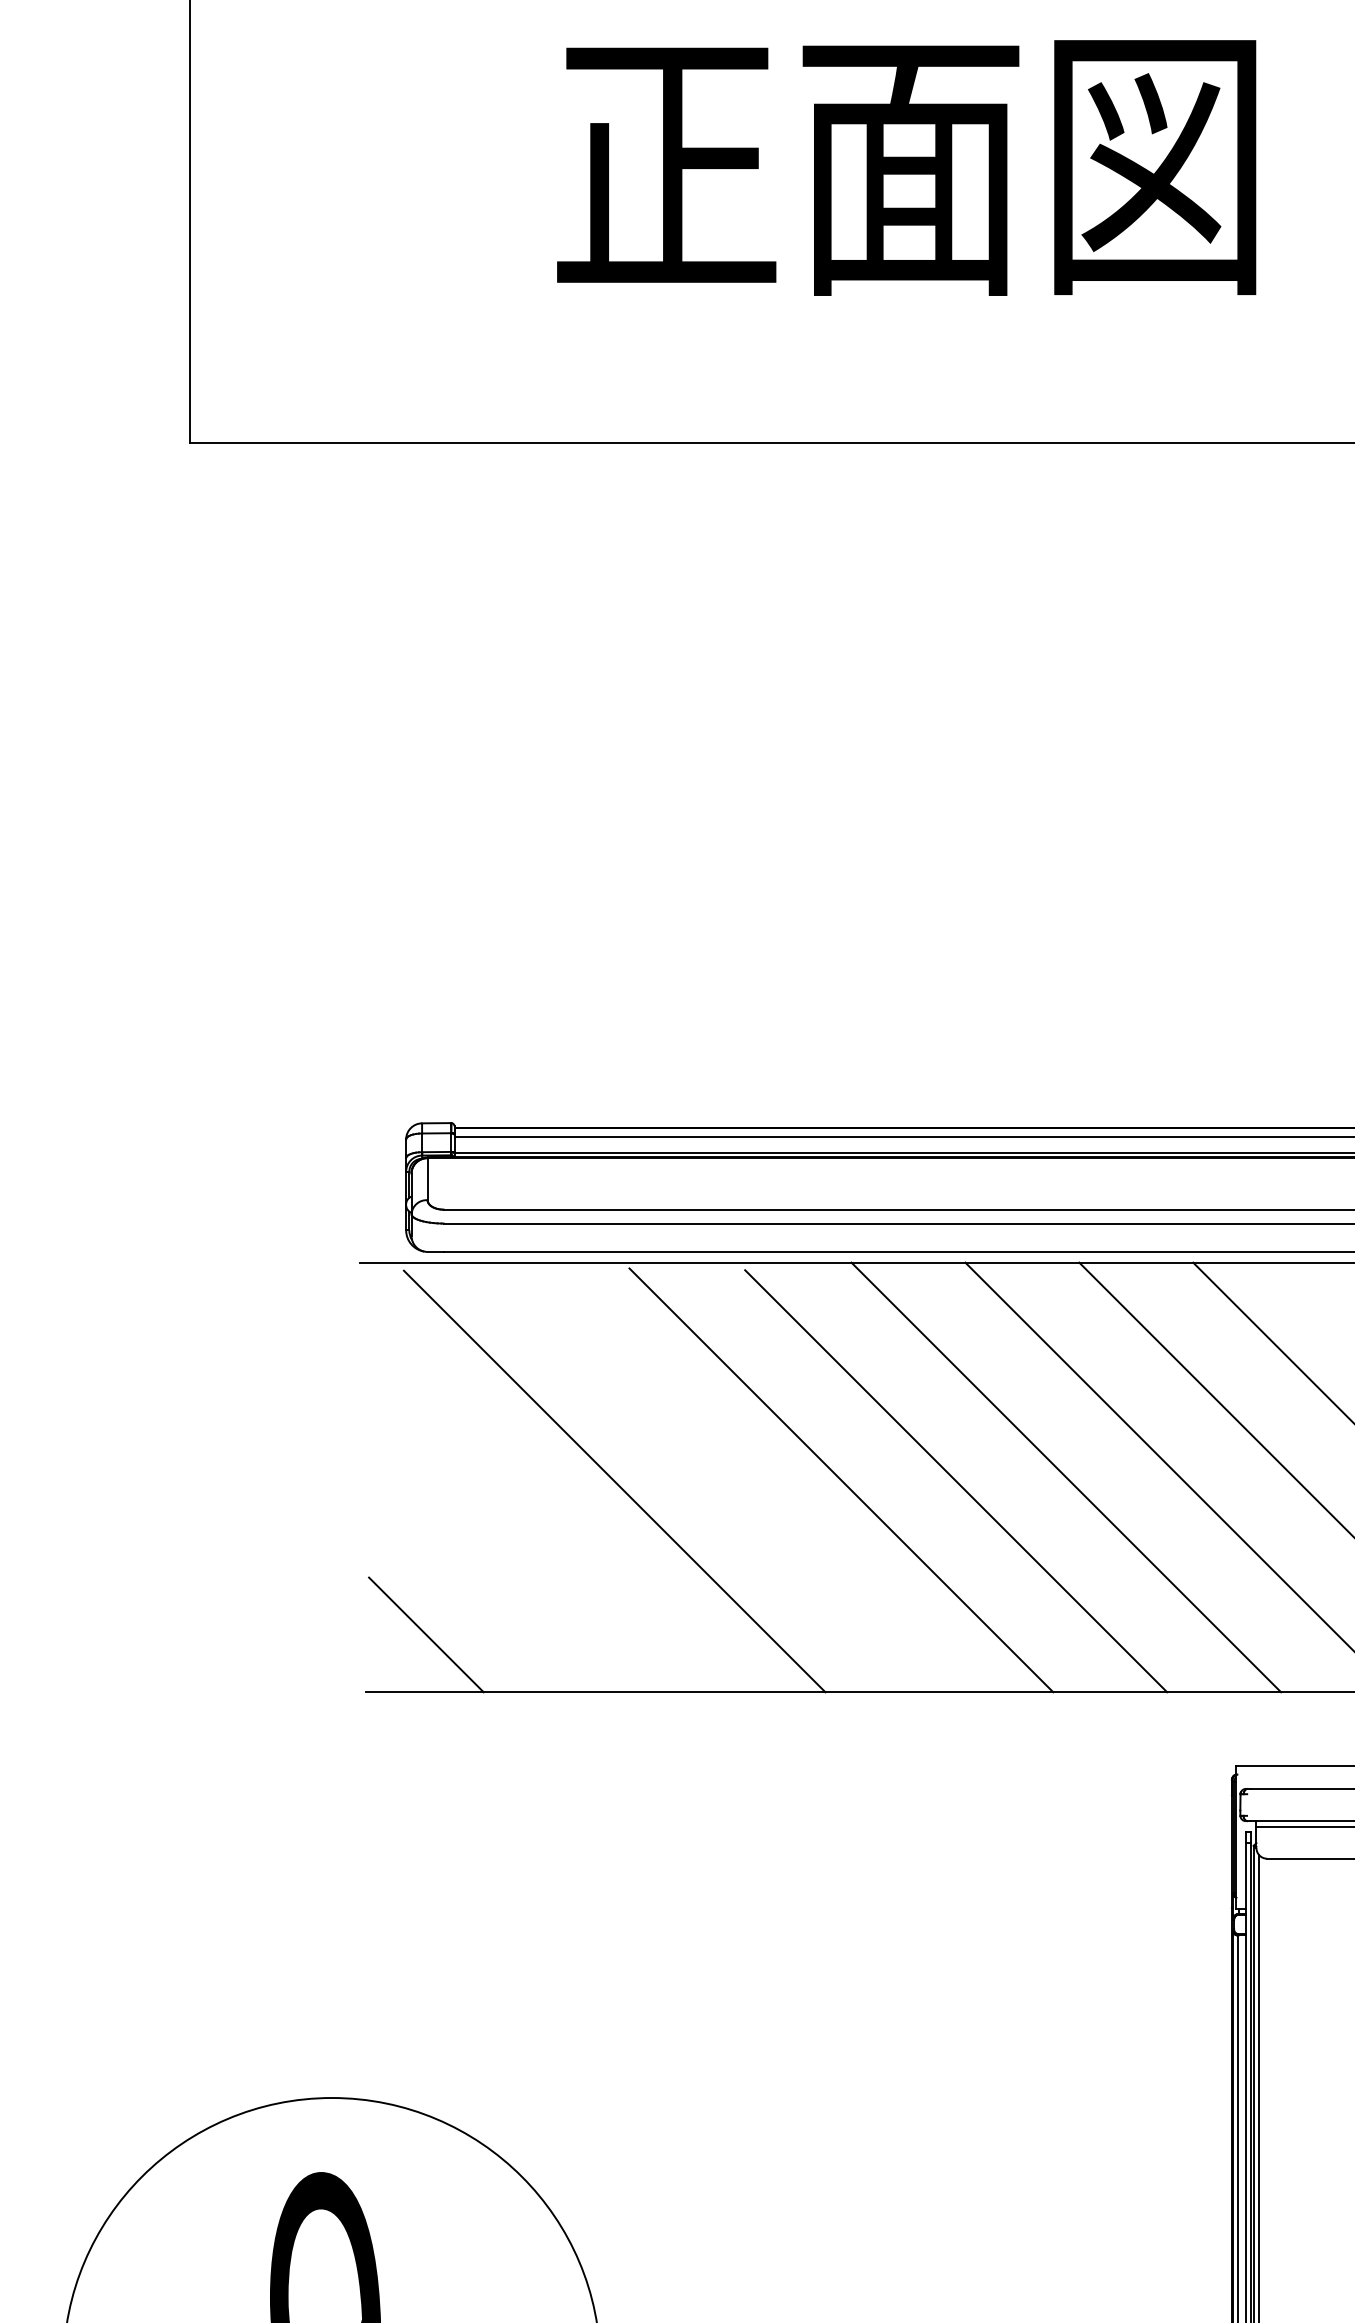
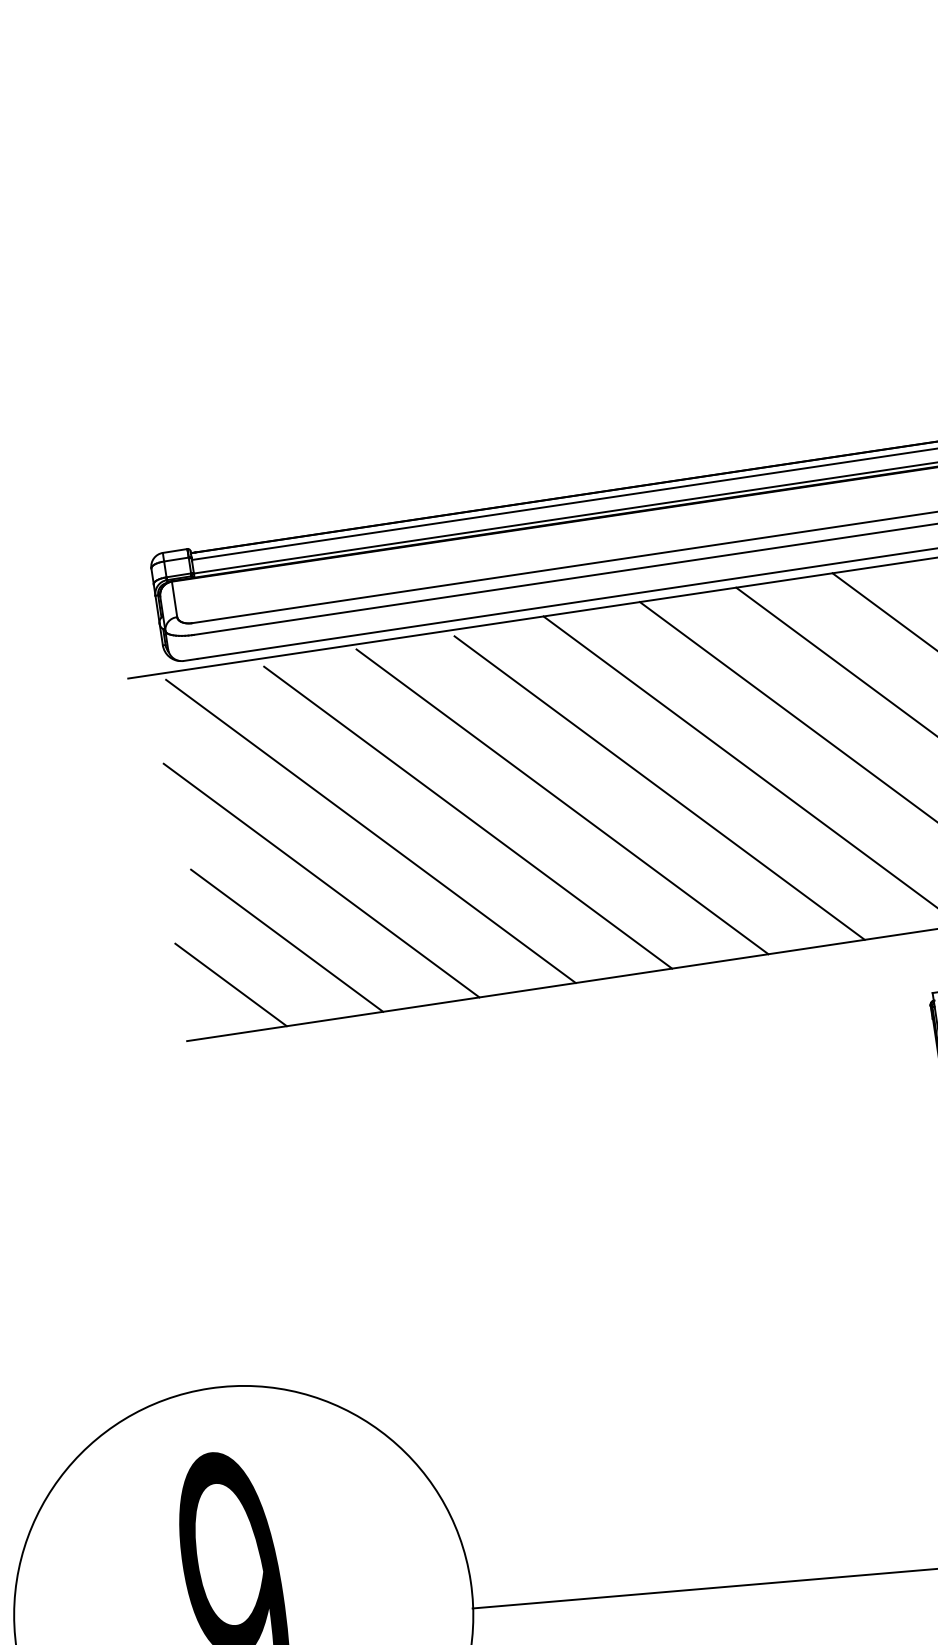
line: (729, 1482) -> (468, 817), added
line: (548, 1529) -> (321, 880), added
line: (498, 1593) -> (286, 940), added

